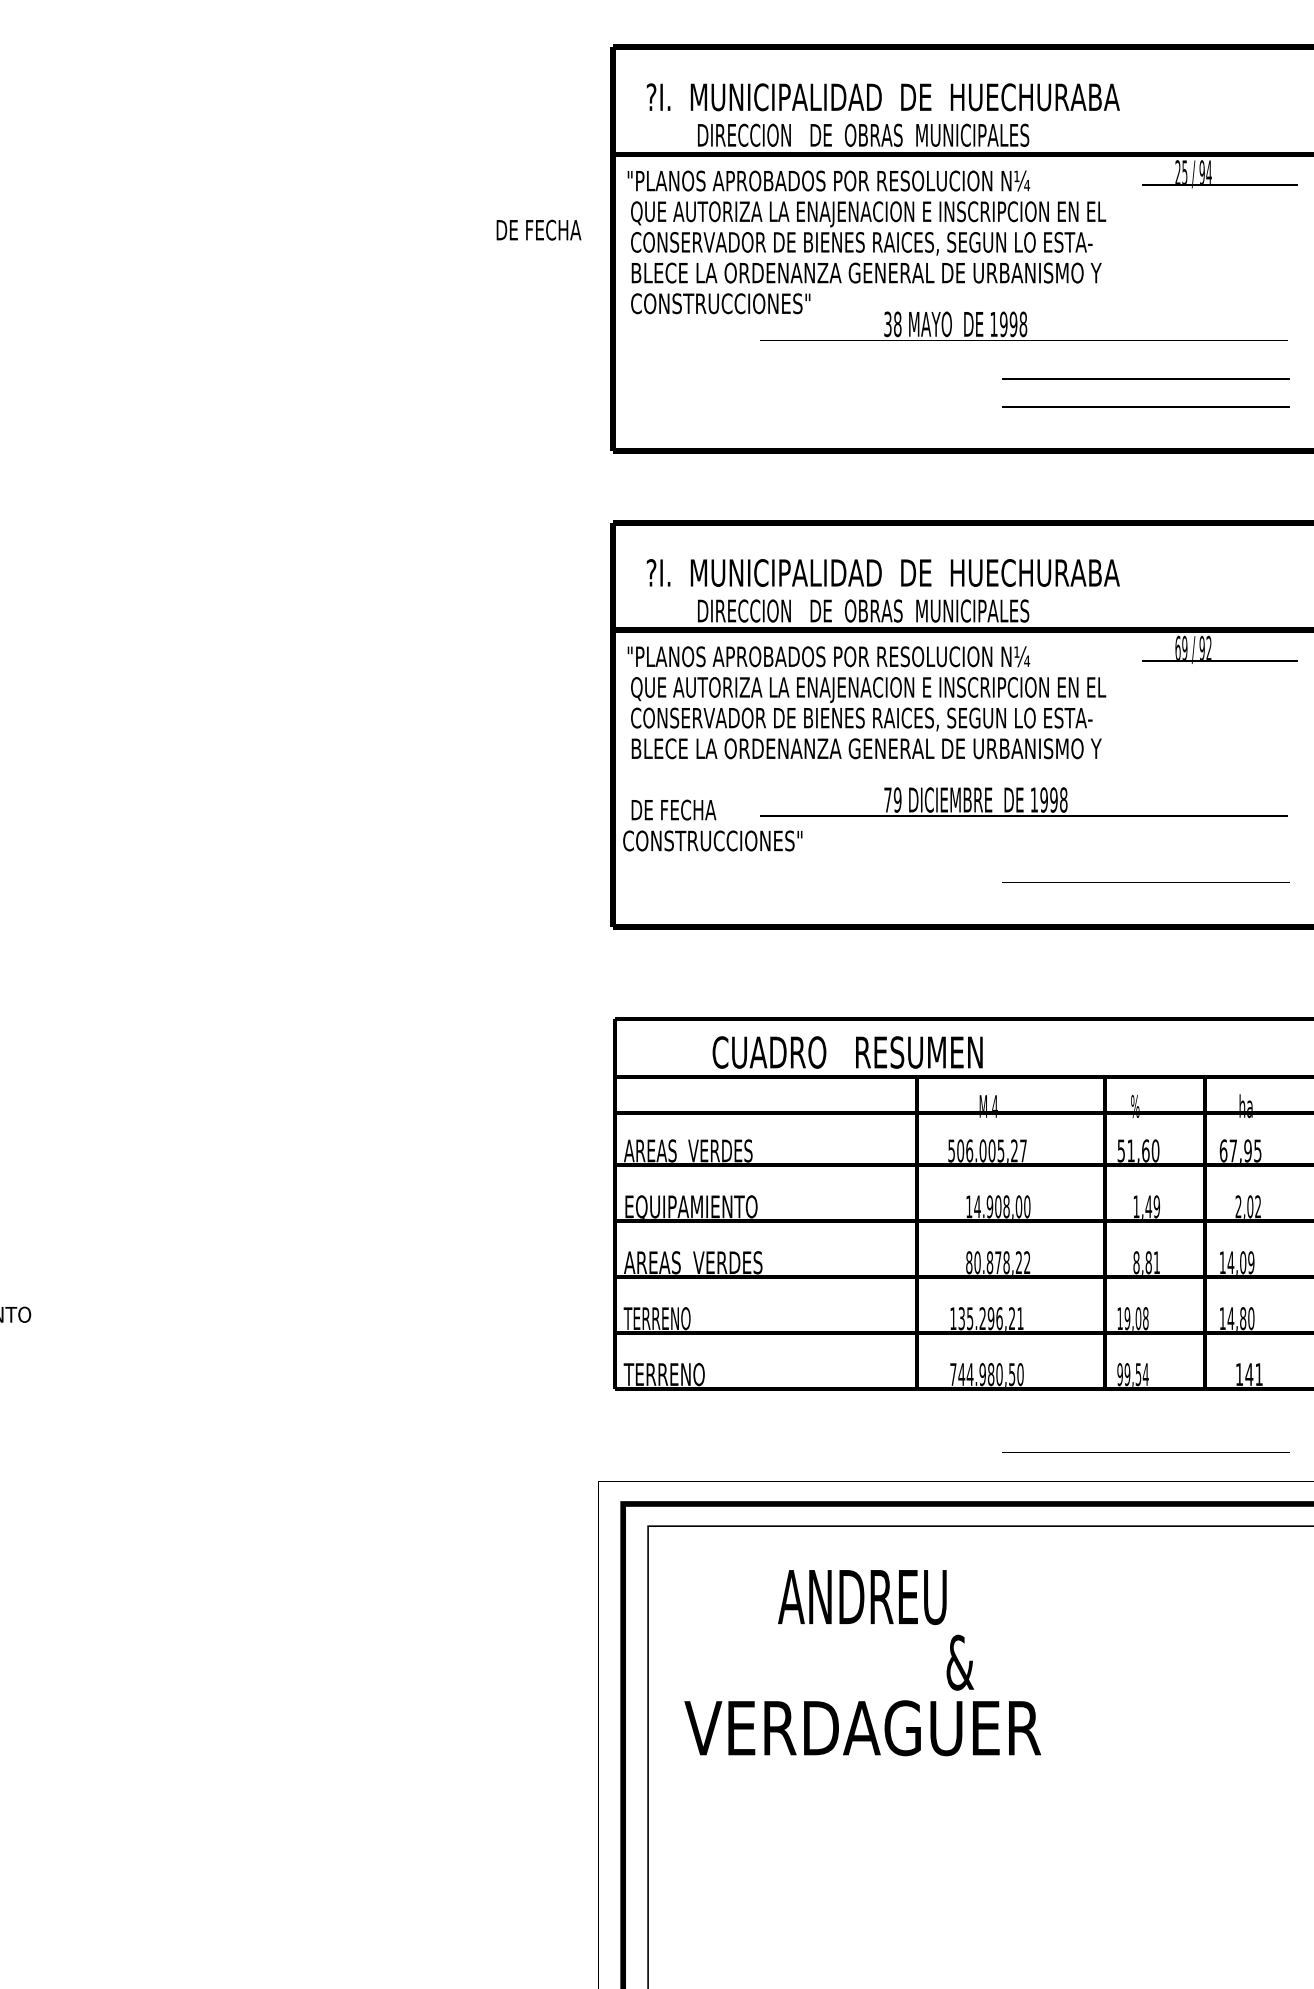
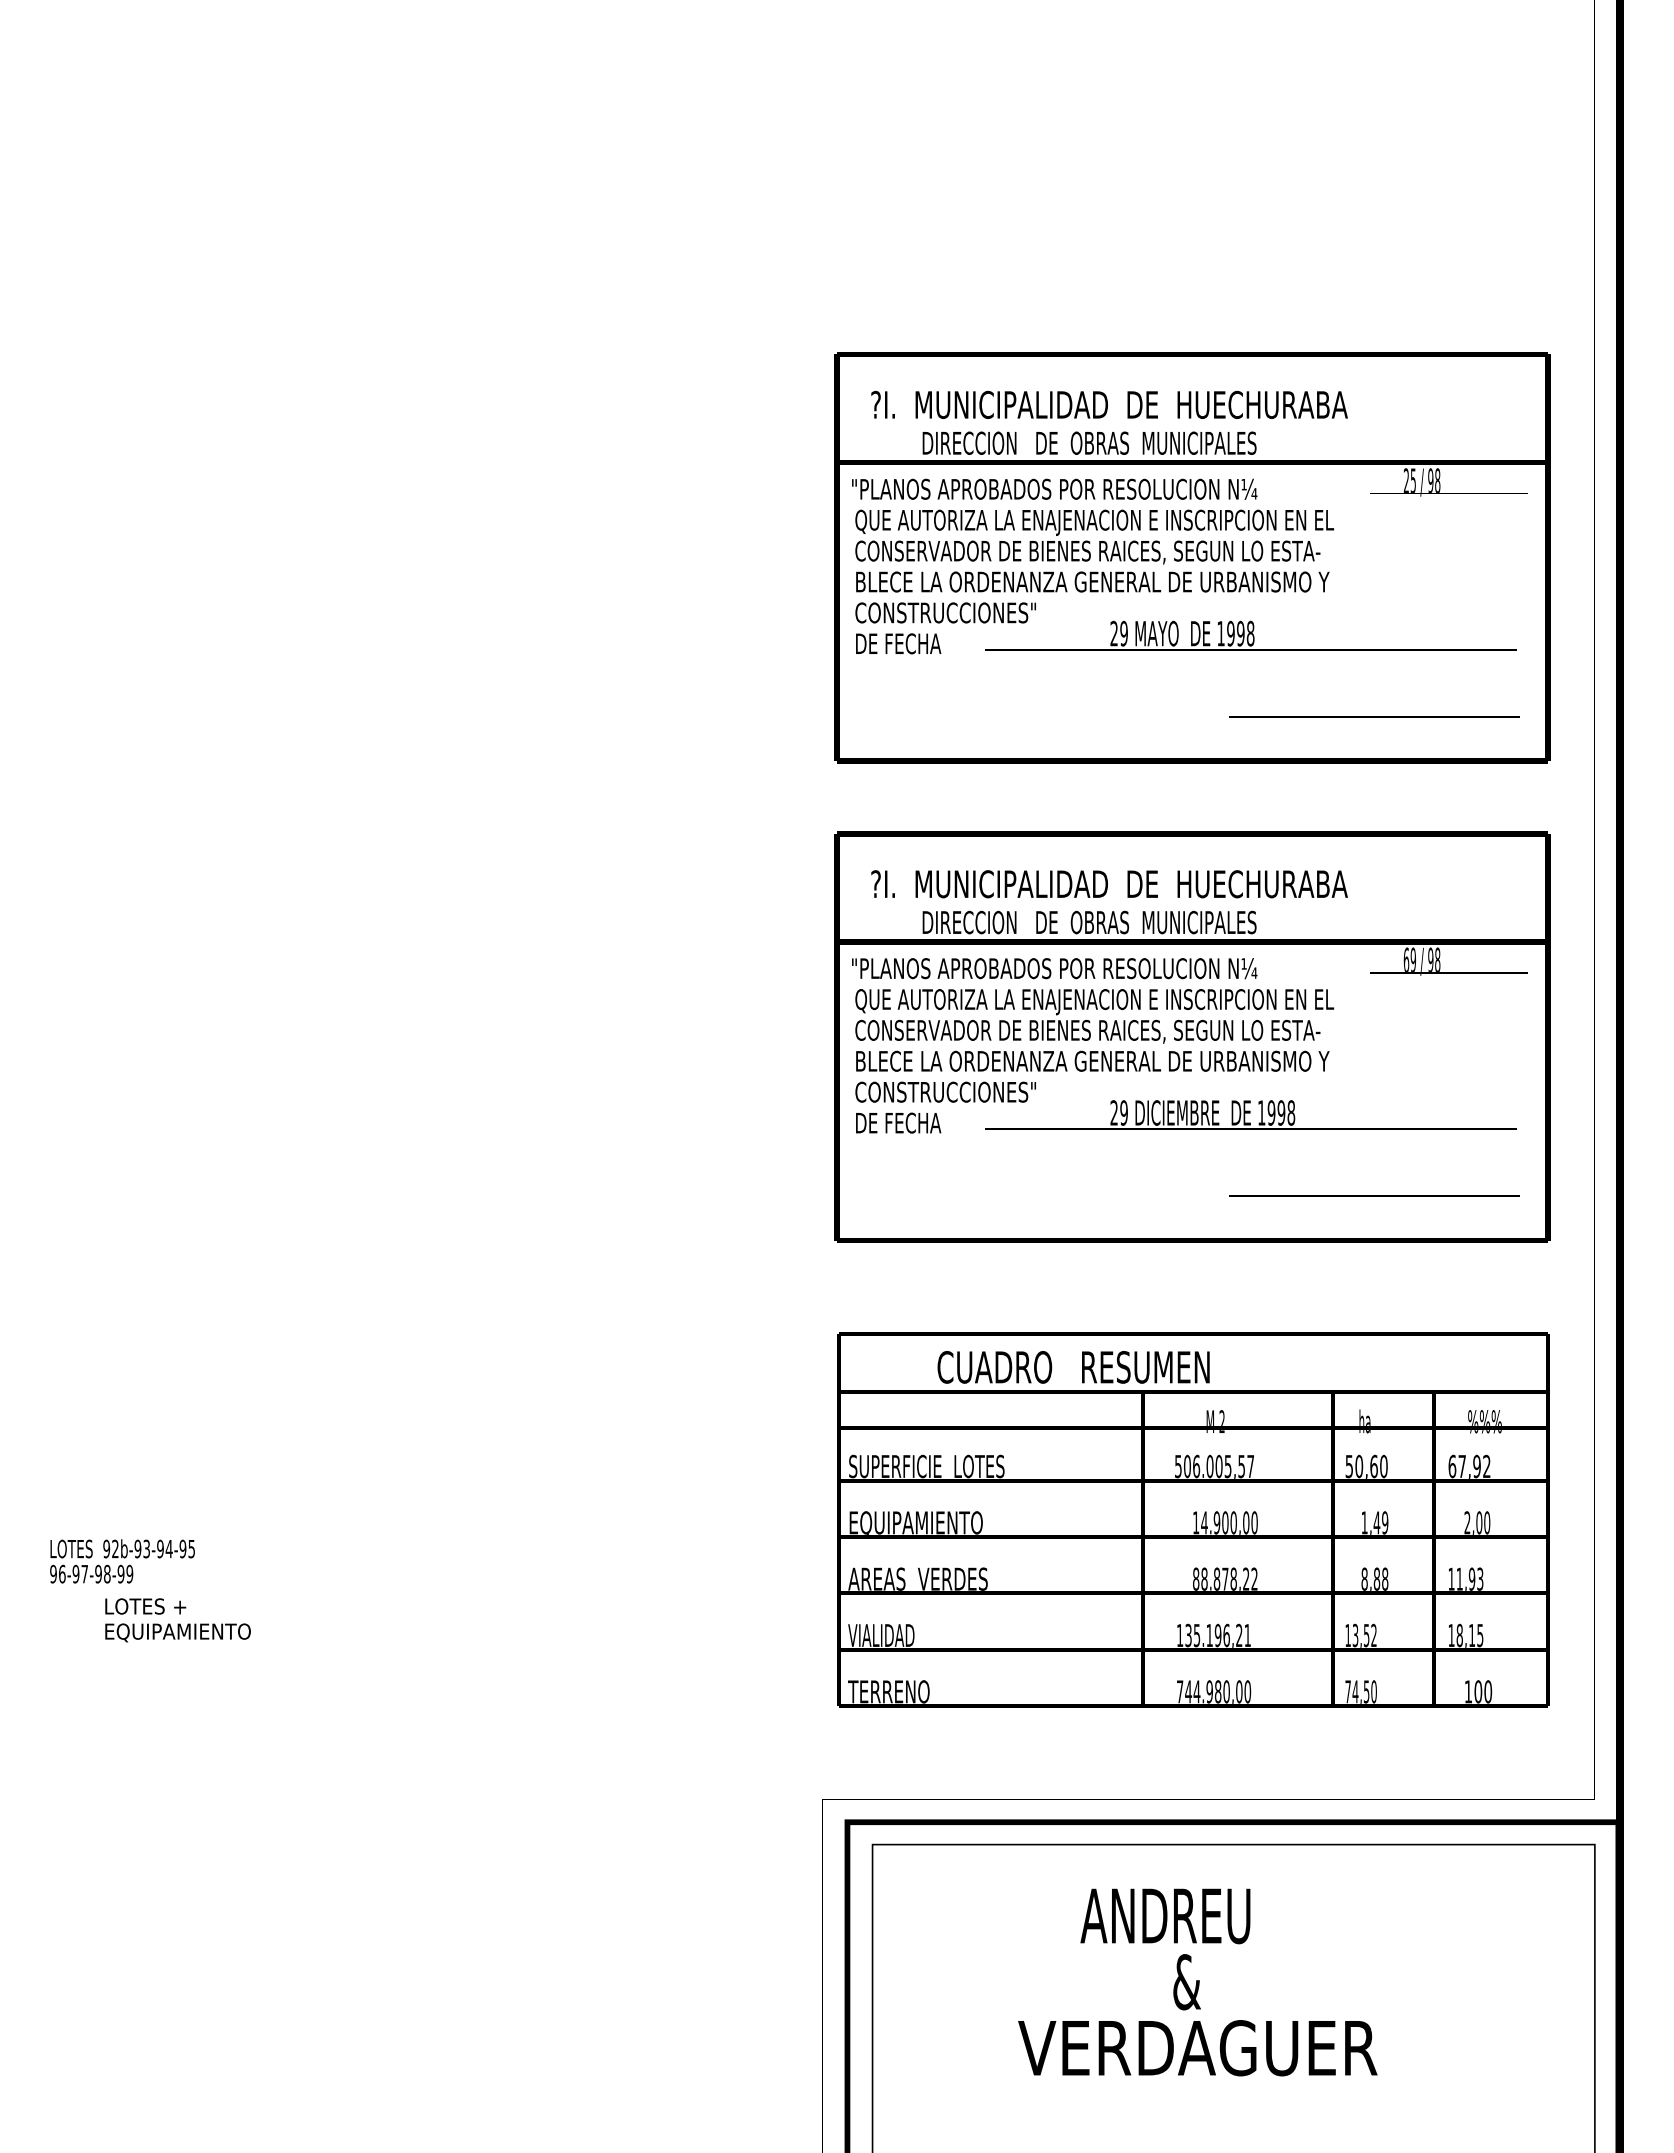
text: (1208, 172) -> (1437, 480), 94 -> 98
text: (538, 229) -> (898, 643), moved
text: (892, 324) -> (1118, 633), 38 -> 29
line: (1146, 378) -> (1374, 688), removed
text: (1208, 647) -> (1437, 959), 92 -> 98
text: (887, 799) -> (1113, 1112), 79 -> 29
text: (712, 840) -> (945, 1091), moved
text: (994, 1106) -> (1221, 1421), 4 -> 2
text: (1136, 1106) -> (1364, 1421), %%% -> ha
text: (1255, 1106) -> (1484, 1421), ha -> %%%
text: (701, 1150) -> (926, 1466), AREAS  VERDES -> SUPERFICIE  LOTES
text: (1014, 1150) -> (1241, 1466), 506.005,27 -> 506.005,57
text: (1131, 1150) -> (1359, 1466), 51,60 -> 50,60
text: (1257, 1150) -> (1486, 1466), 67,95 -> 67,92
text: (1006, 1206) -> (1233, 1522), 14.908,00 -> 14.900,00
text: (1258, 1206) -> (1487, 1522), 2,02 -> 2,00
text: (1157, 1262) -> (1385, 1578), 8,81 -> 8,88
text: (1240, 1262) -> (1469, 1578), 14,09 -> 11,93
text: (977, 1263) -> (1204, 1579), 80.878,22 -> 88.878,22
text: (982, 1317) -> (1209, 1634), 135.296,21 -> 135.196,21
text: (656, 1318) -> (881, 1635), TERRENO -> VIALIDAD
text: (1136, 1318) -> (1364, 1635), 19,08 -> 13,52
text: (1240, 1318) -> (1469, 1635), 14,80 -> 18,15
text: (1012, 1374) -> (1239, 1691), 744.980,50 -> 744.980,00
text: (1133, 1374) -> (1361, 1691), 99,54 -> 74,50
text: (1254, 1374) -> (1483, 1691), 141 -> 100
line: (1146, 1451) -> (1374, 1769), removed
text: (862, 1597) -> (1165, 1916), moved
text: (862, 1728) -> (1197, 2048), moved

